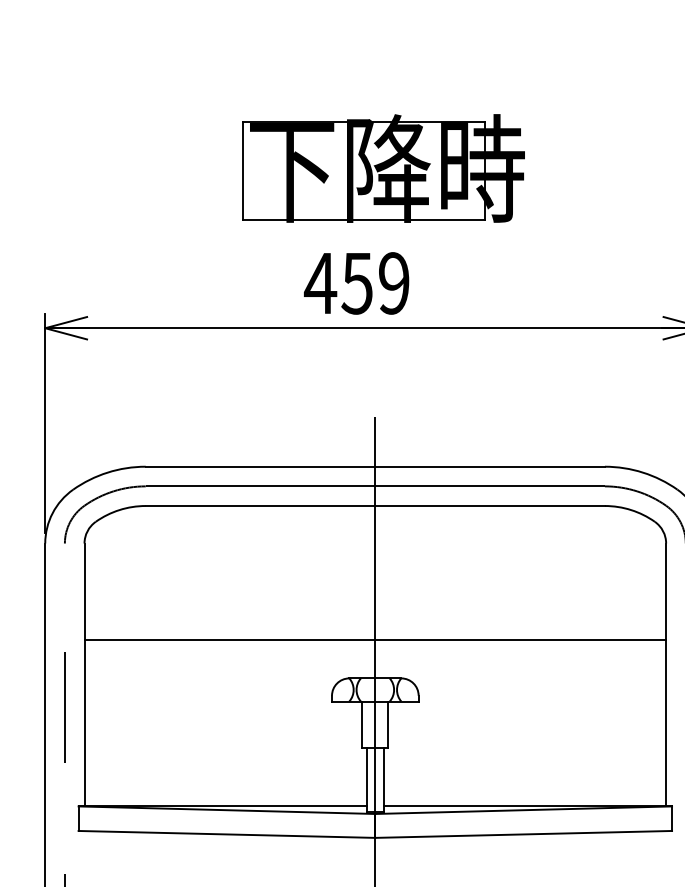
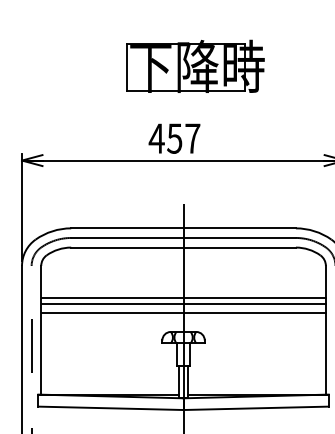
part: (383, 166) -> (195, 65), moved
text: (393, 283) -> (192, 138), 459 -> 457
line: (375, 607) -> (183, 297), added
line: (375, 620) -> (183, 303), added

